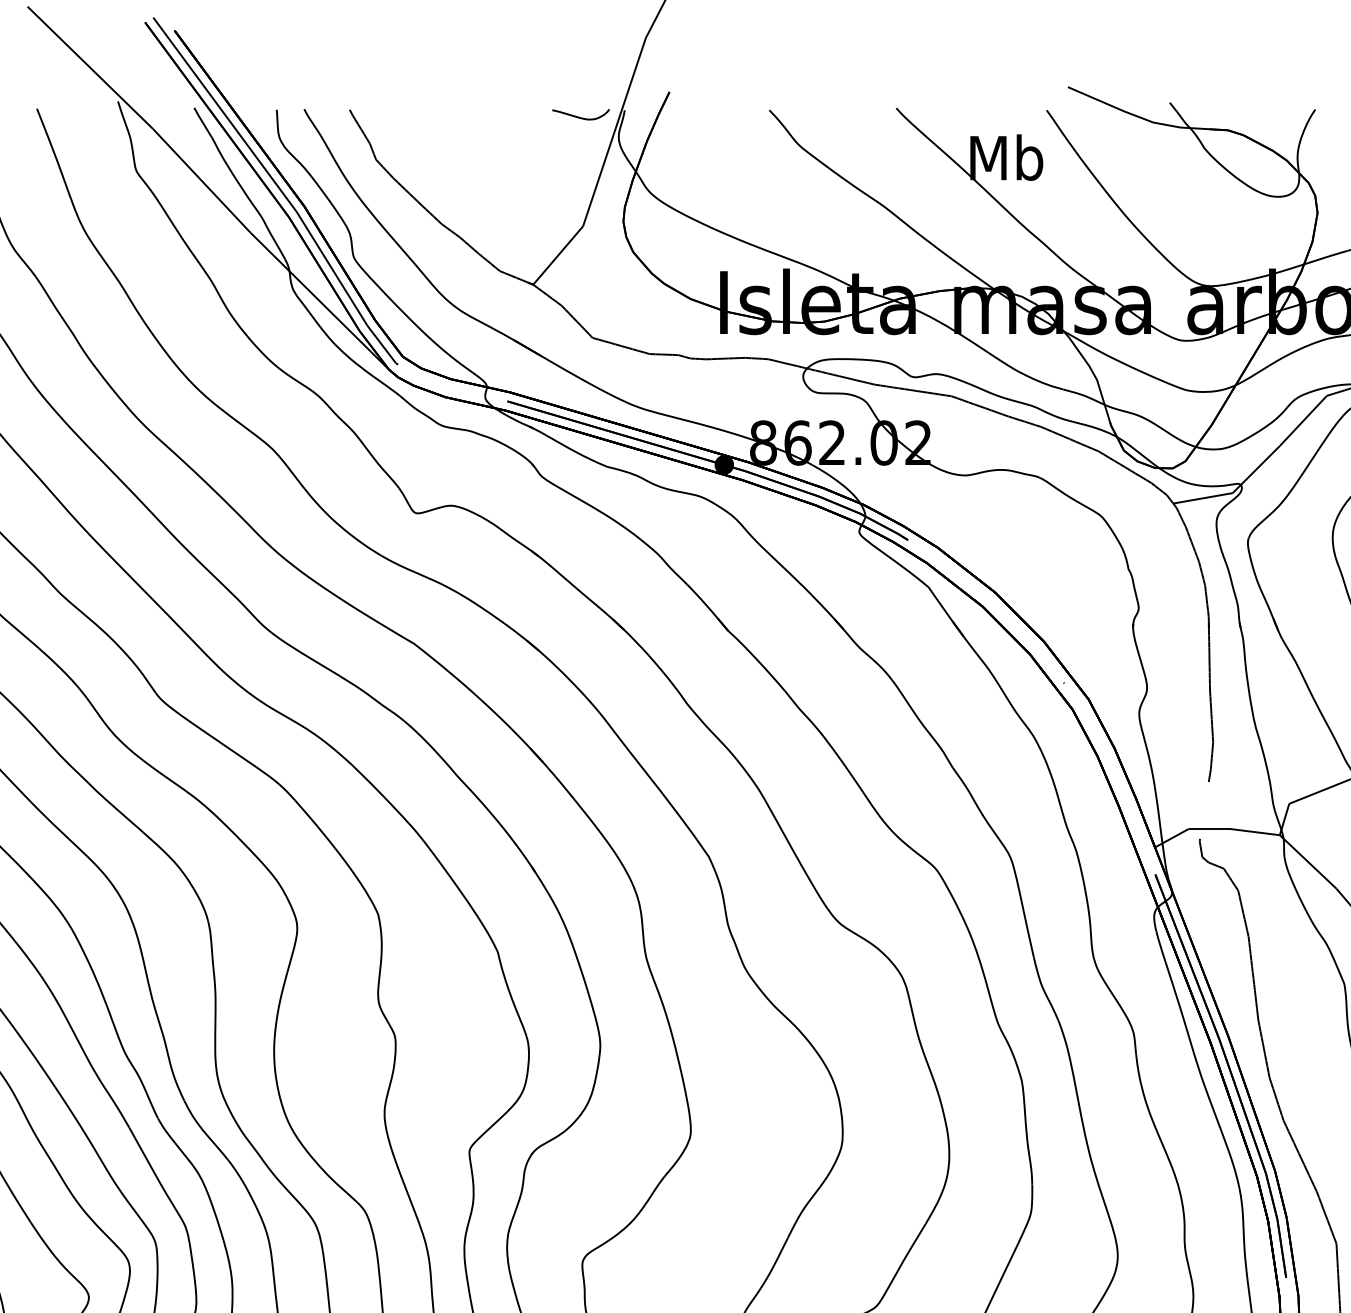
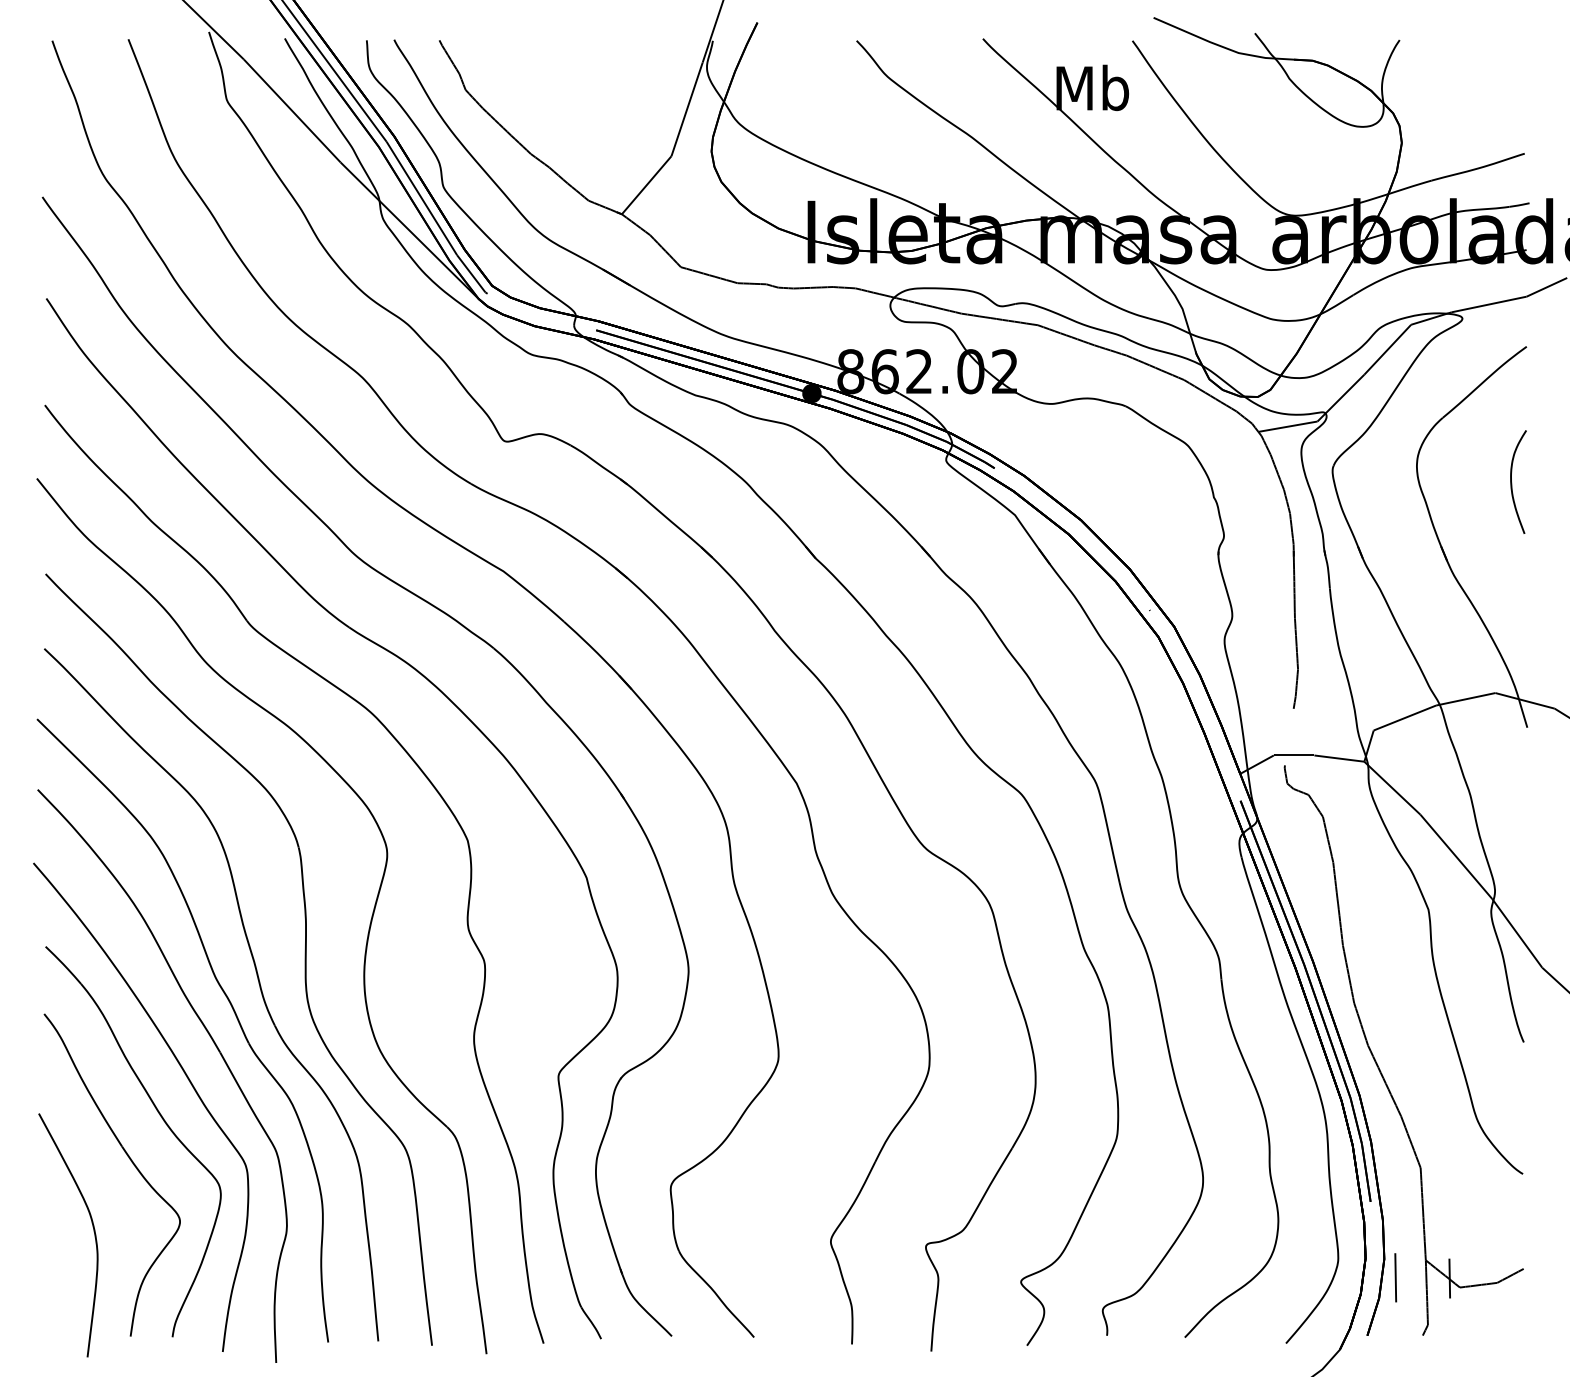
curve: (581, 116) -> (669, 47), removed

